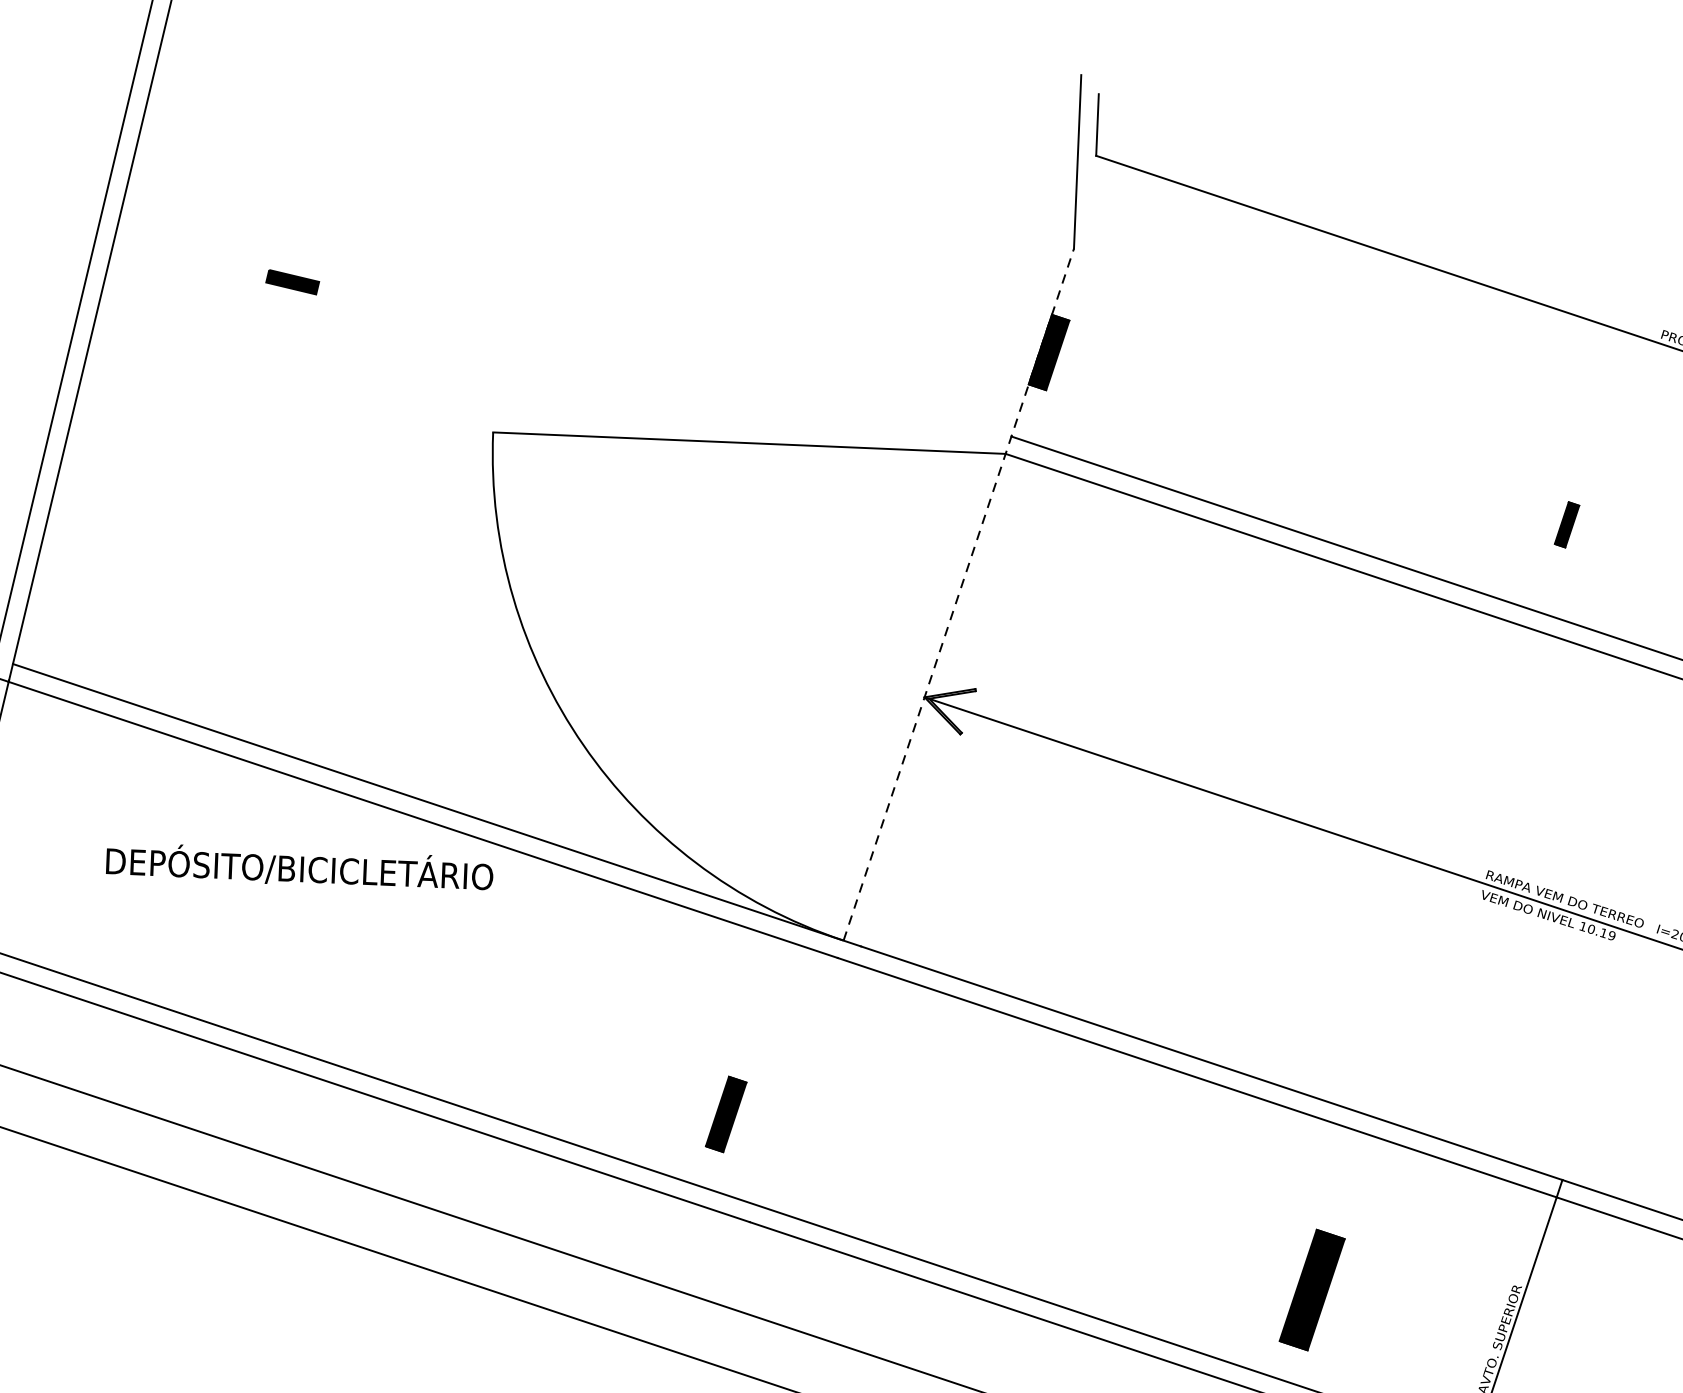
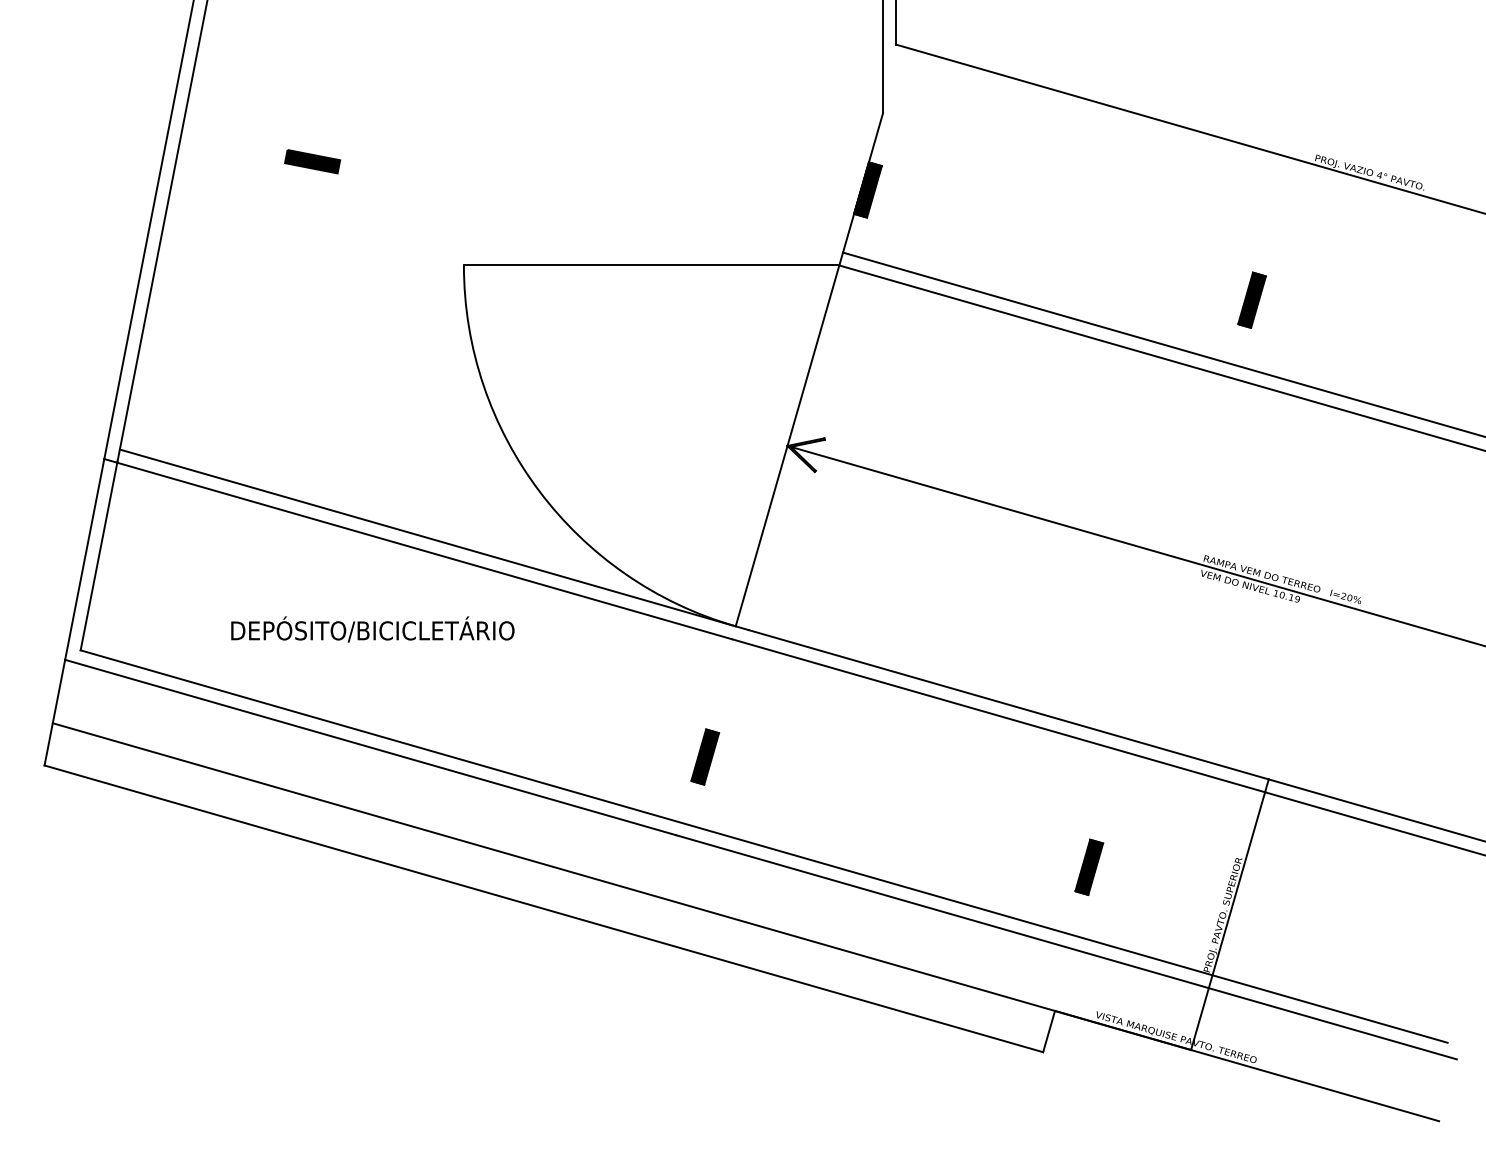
part: (292, 281) -> (312, 161), size x1.43
part: (1566, 523) -> (1251, 299), size x1.67
line: (958, 594) -> (809, 369), dashed -> solid
text: (299, 867) -> (372, 629), moved
part: (726, 1113) -> (705, 756), moved
part: (1312, 1288) -> (1089, 866), size x0.62

